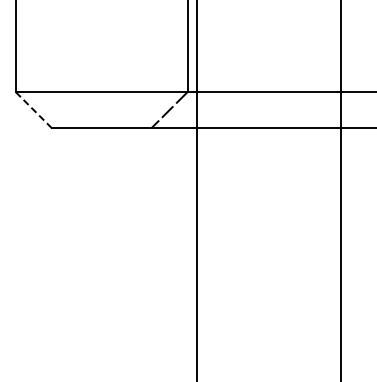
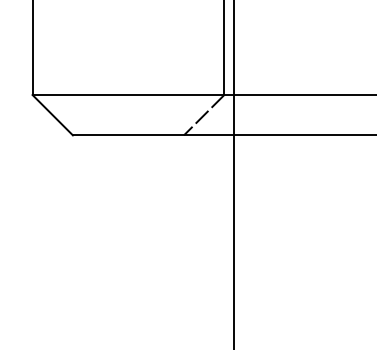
line: (33, 110) -> (52, 115), dashed -> solid

